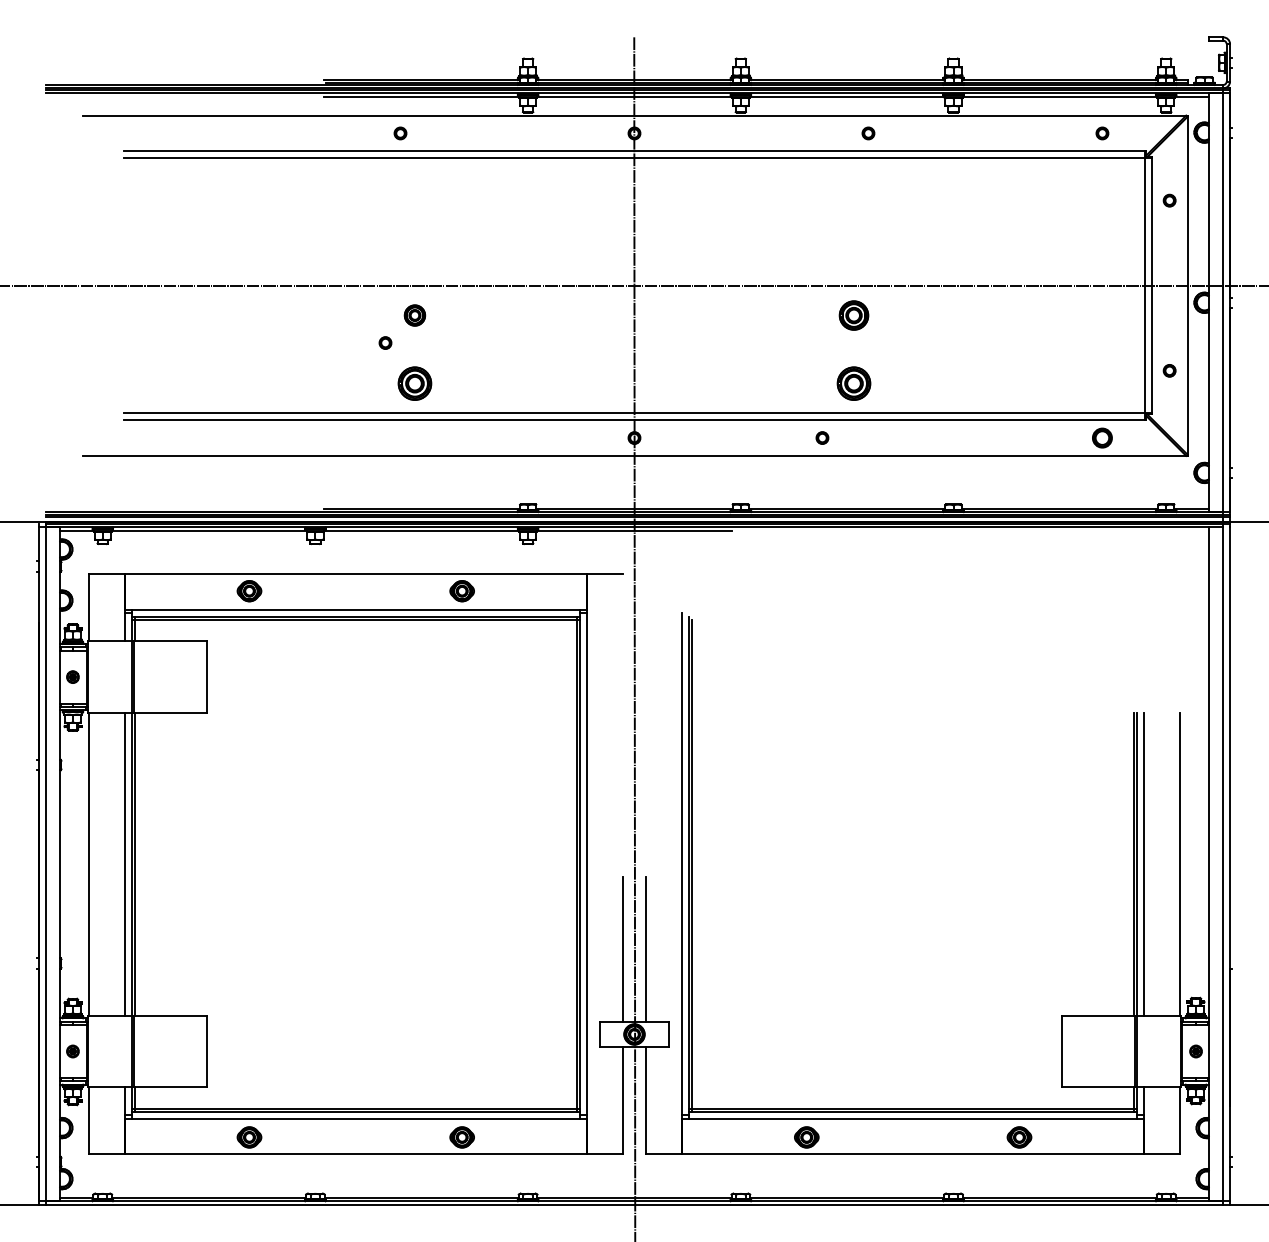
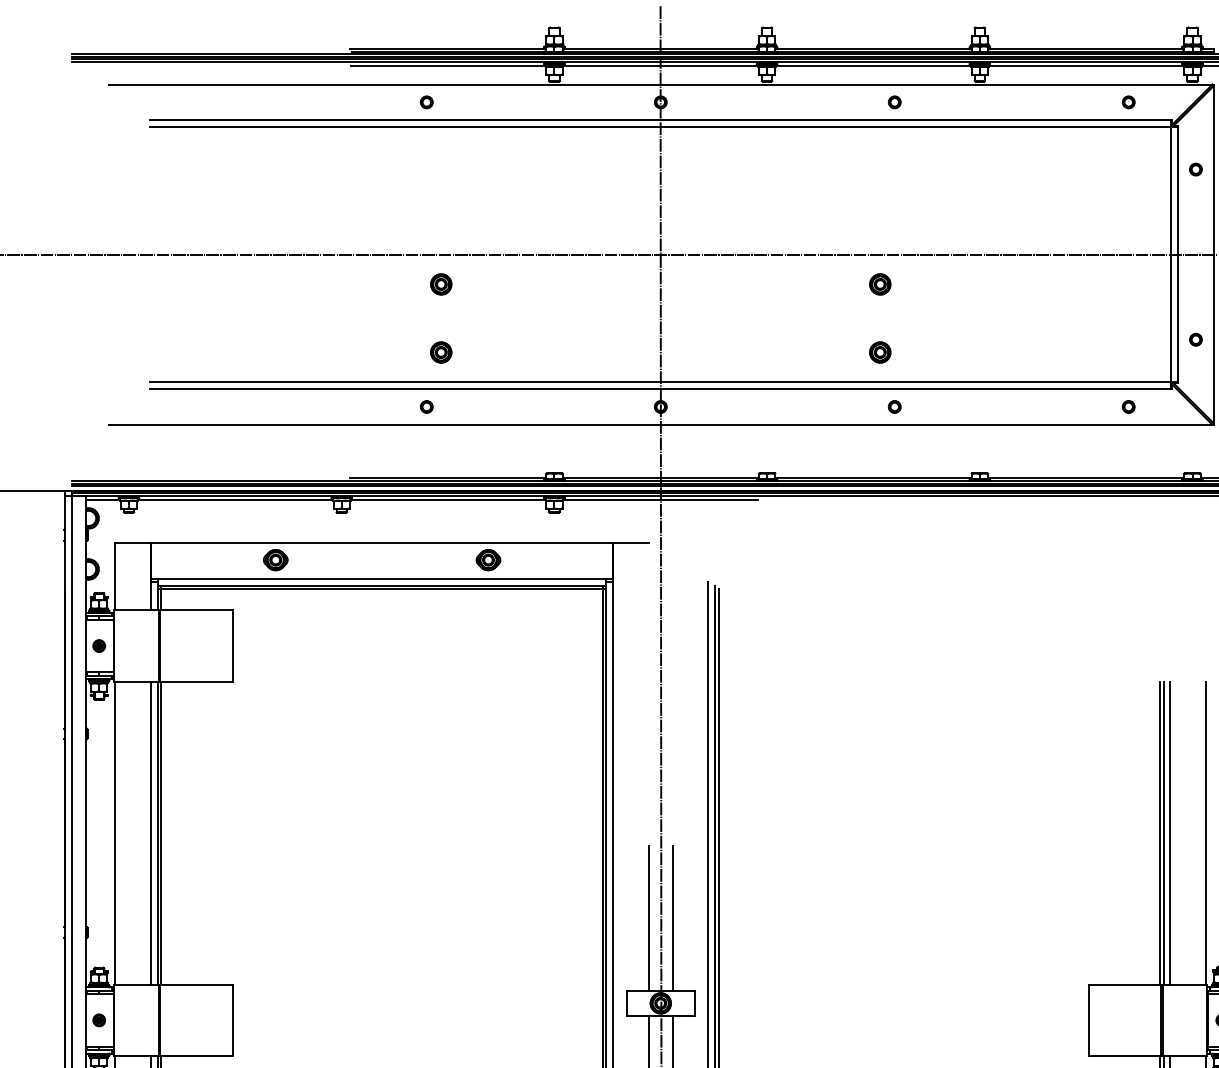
part: (853, 315) -> (879, 284), size x0.71
part: (385, 342) -> (426, 406), moved
part: (414, 383) -> (440, 352), size x0.62
part: (853, 383) -> (879, 352), size x0.62
part: (822, 437) -> (894, 406), moved
part: (1102, 437) -> (1128, 406), size x0.62

